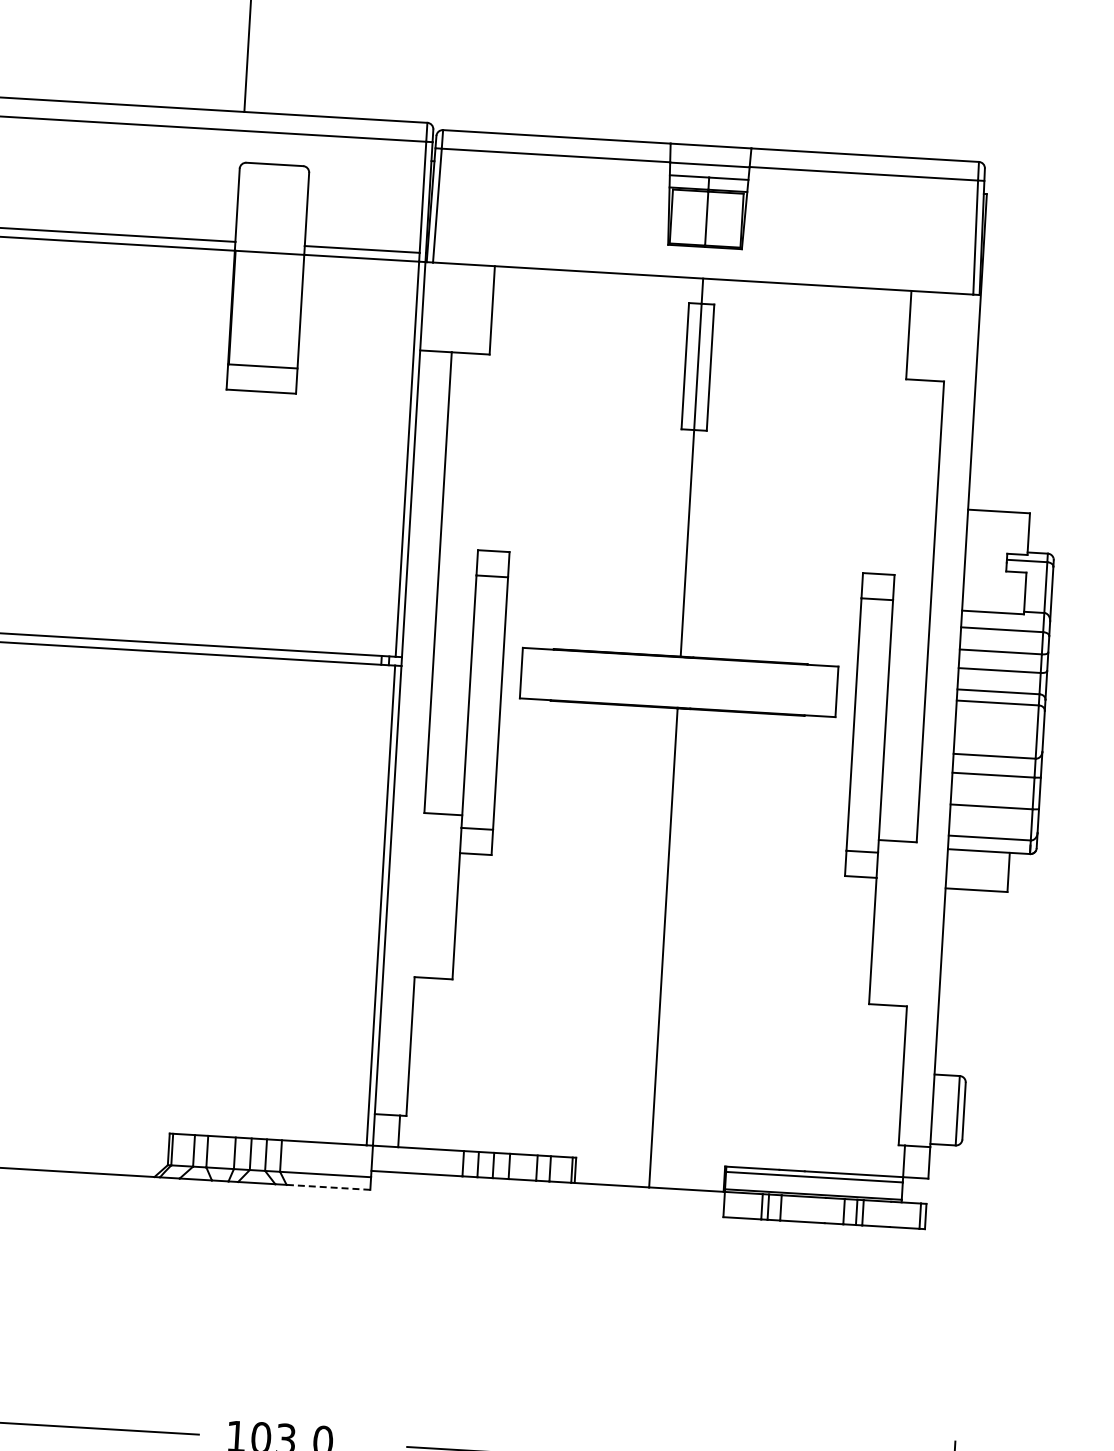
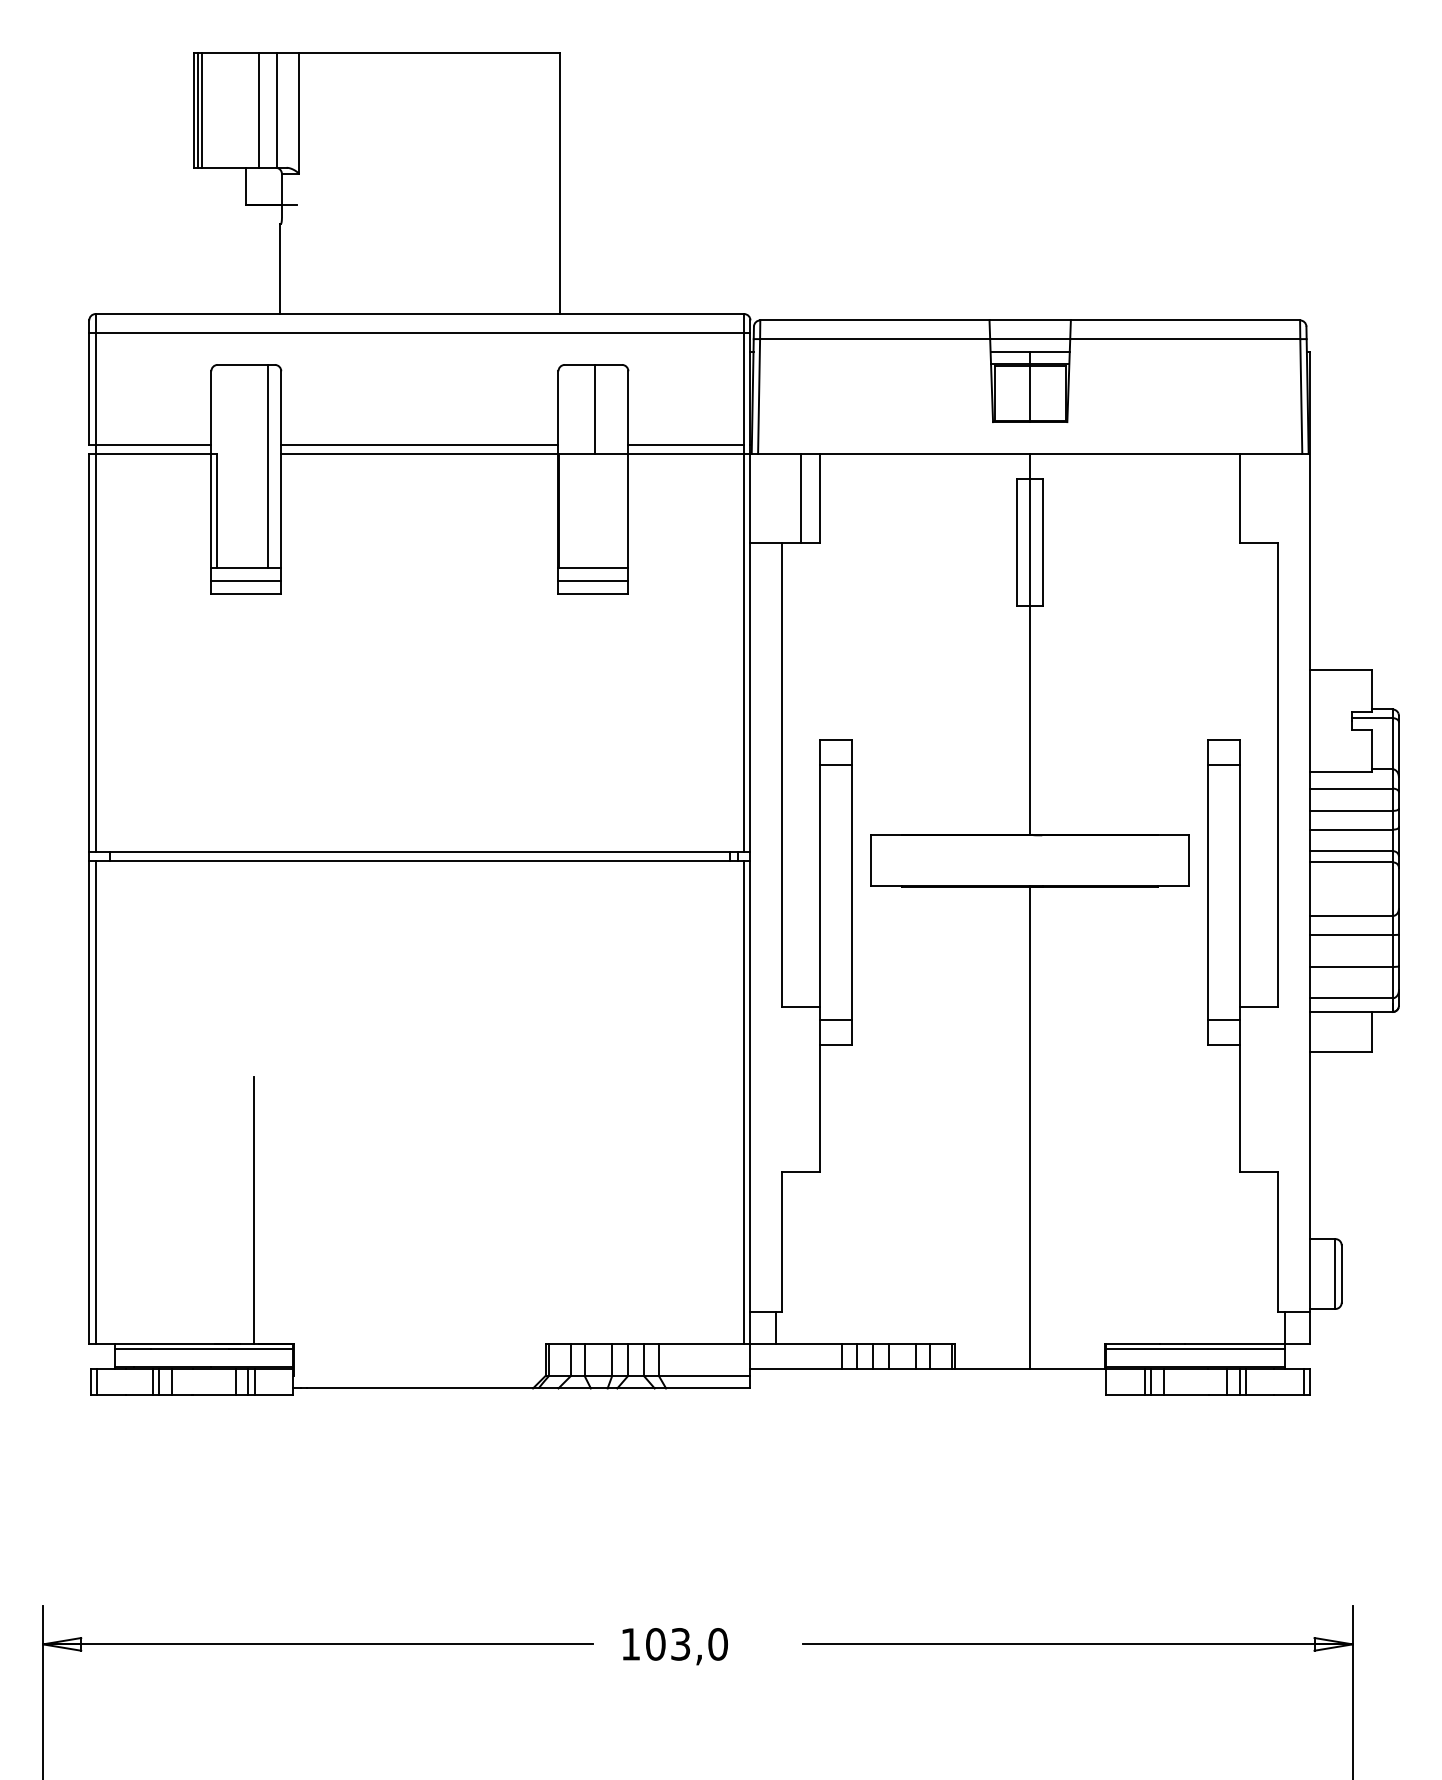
line: (273, 207) -> (594, 408), added
line: (473, 308) -> (801, 497), added
line: (262, 379) -> (593, 581), added
line: (327, 1187) -> (707, 1388), dashed -> solid

